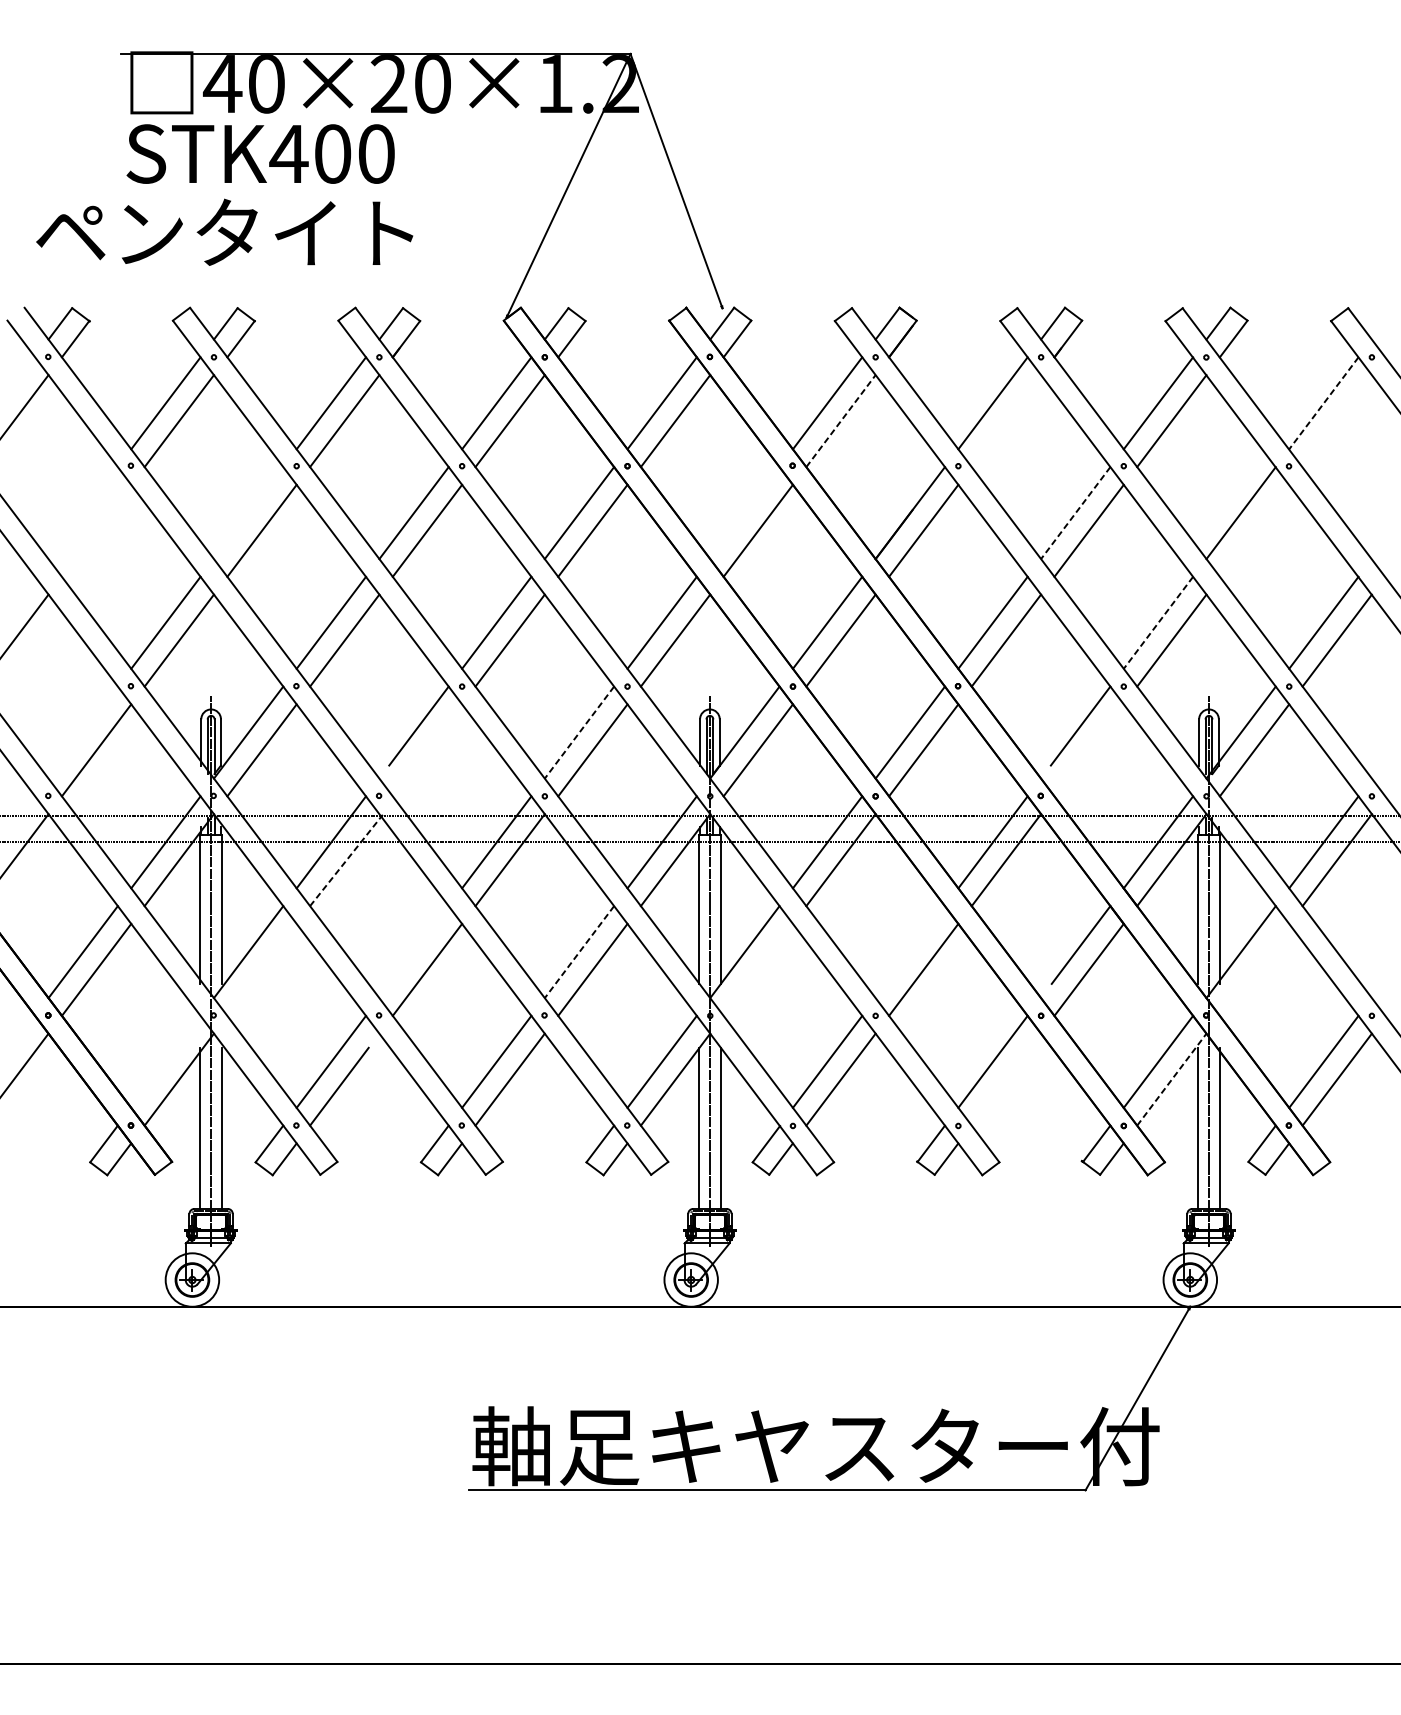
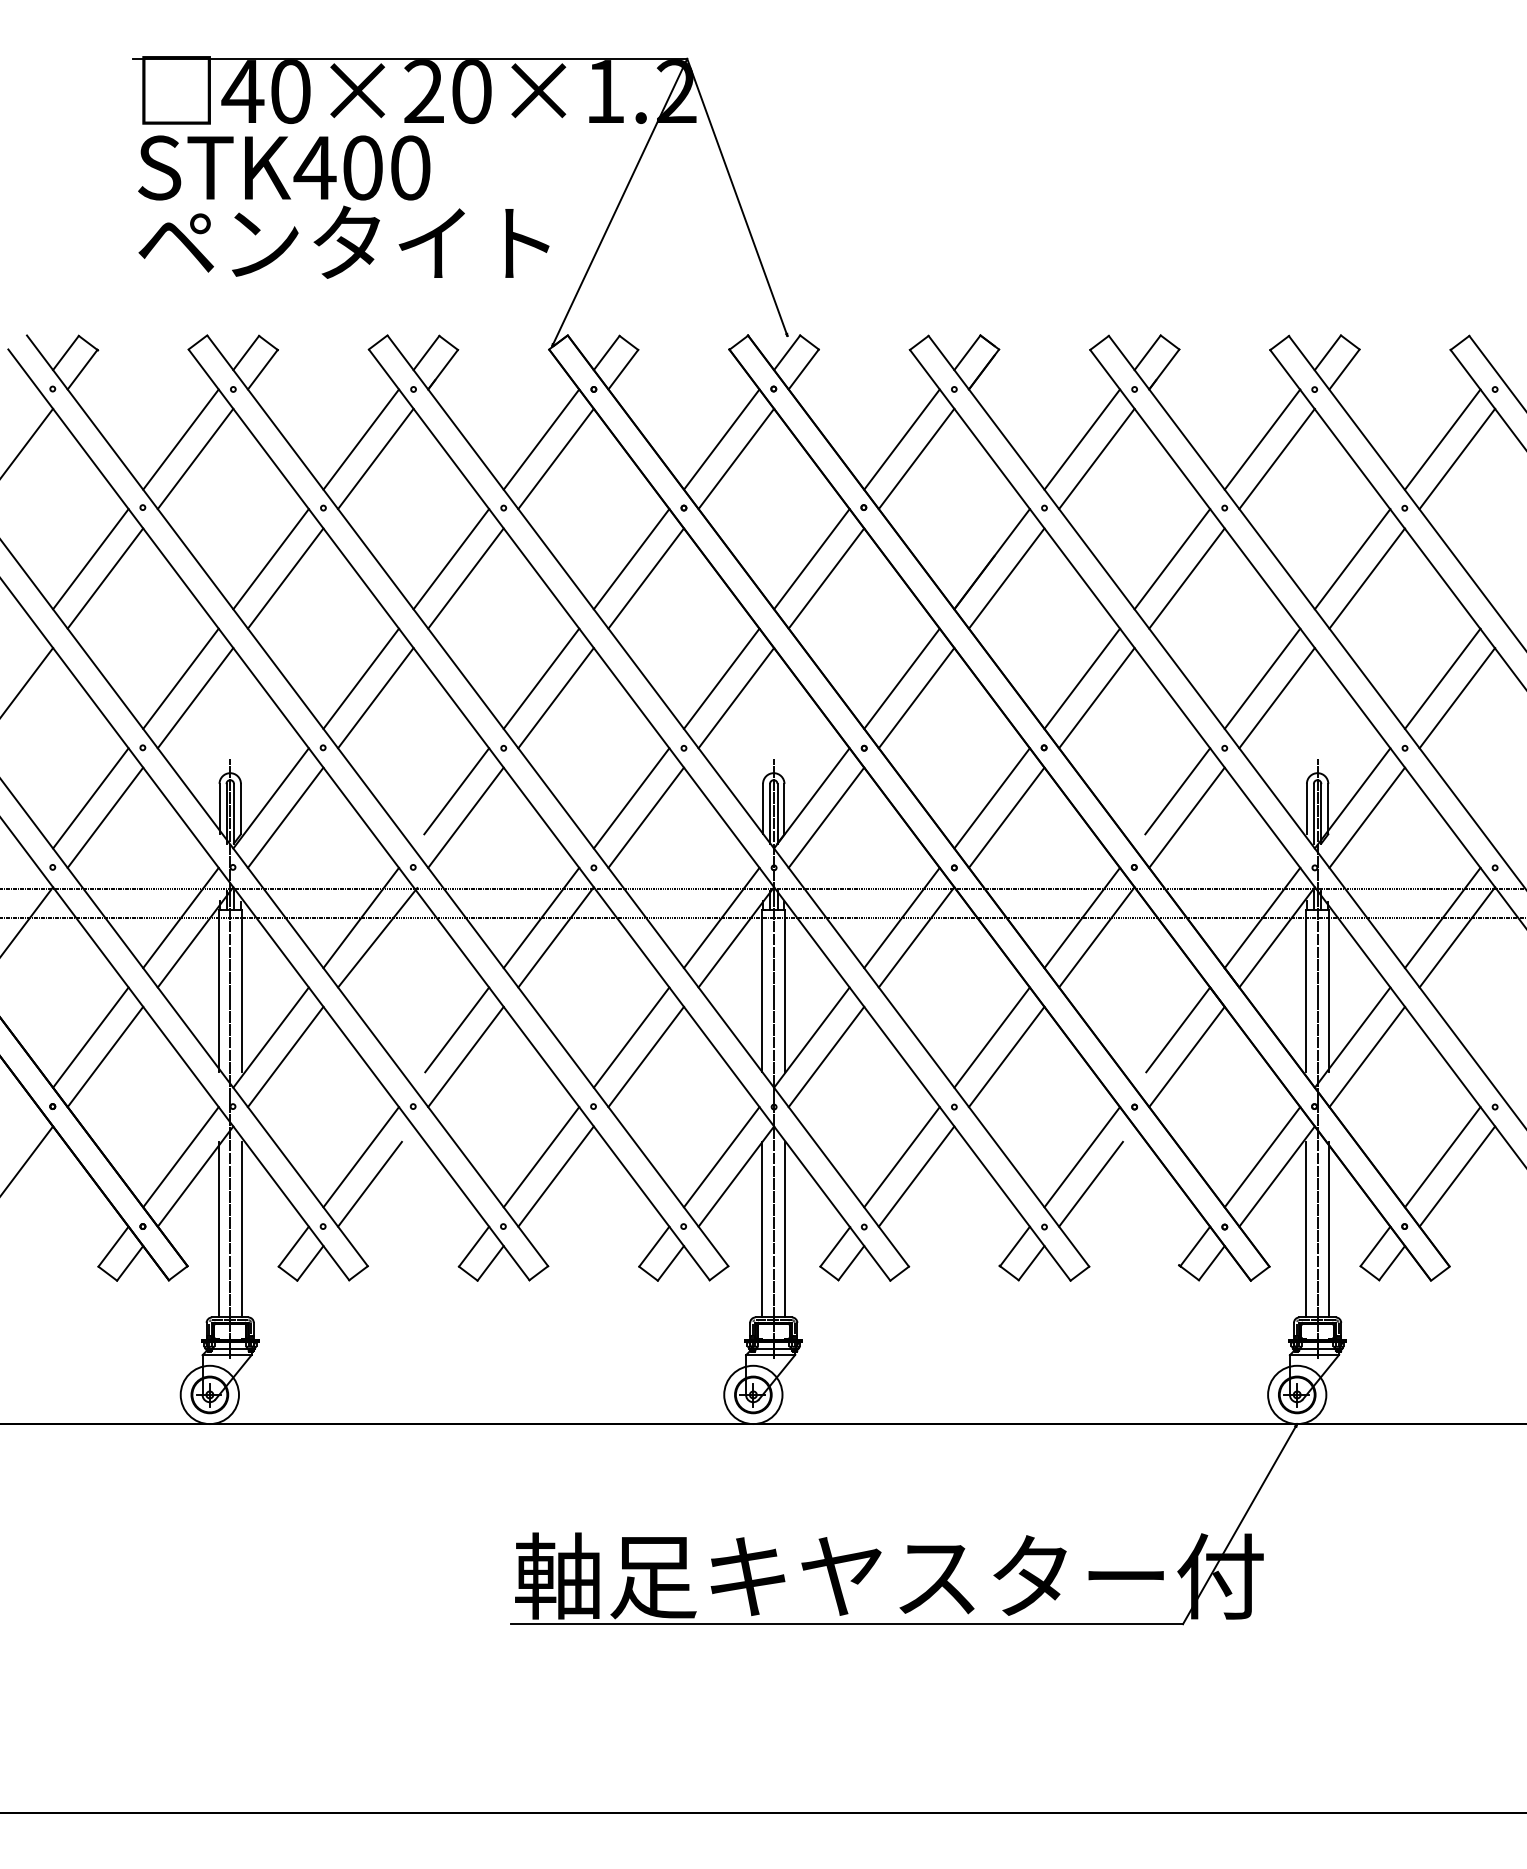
text: (224, 231) -> (343, 241), moved
line: (1323, 403) -> (1442, 439), dashed -> solid
line: (840, 420) -> (916, 458), dashed -> solid
line: (1006, 420) -> (1096, 458), added
line: (1337, 420) -> (1457, 458), added
line: (82, 513) -> (90, 559), added
line: (248, 513) -> (270, 559), added
line: (744, 513) -> (811, 559), added
line: (1075, 513) -> (1172, 559), dashed -> solid
line: (96, 530) -> (105, 578), added
line: (1254, 530) -> (1367, 578), added
line: (1158, 622) -> (1262, 678), dashed -> solid
line: (82, 732) -> (90, 798), added
line: (579, 732) -> (631, 798), dashed -> solid
line: (427, 750) -> (465, 817), added
line: (1088, 750) -> (1186, 817), added
line: (346, 860) -> (377, 937), dashed -> solid
line: (419, 944) -> (457, 1029), added
line: (579, 952) -> (631, 1037), dashed -> solid
line: (909, 952) -> (991, 1037), added
line: (261, 969) -> (285, 1056), added
line: (758, 969) -> (826, 1056), added
line: (1254, 969) -> (1367, 1056), added
line: (165, 1062) -> (180, 1157), added
line: (1172, 1079) -> (1277, 1176), dashed -> solid
line: (1000, 1086) -> (1090, 1183), added

